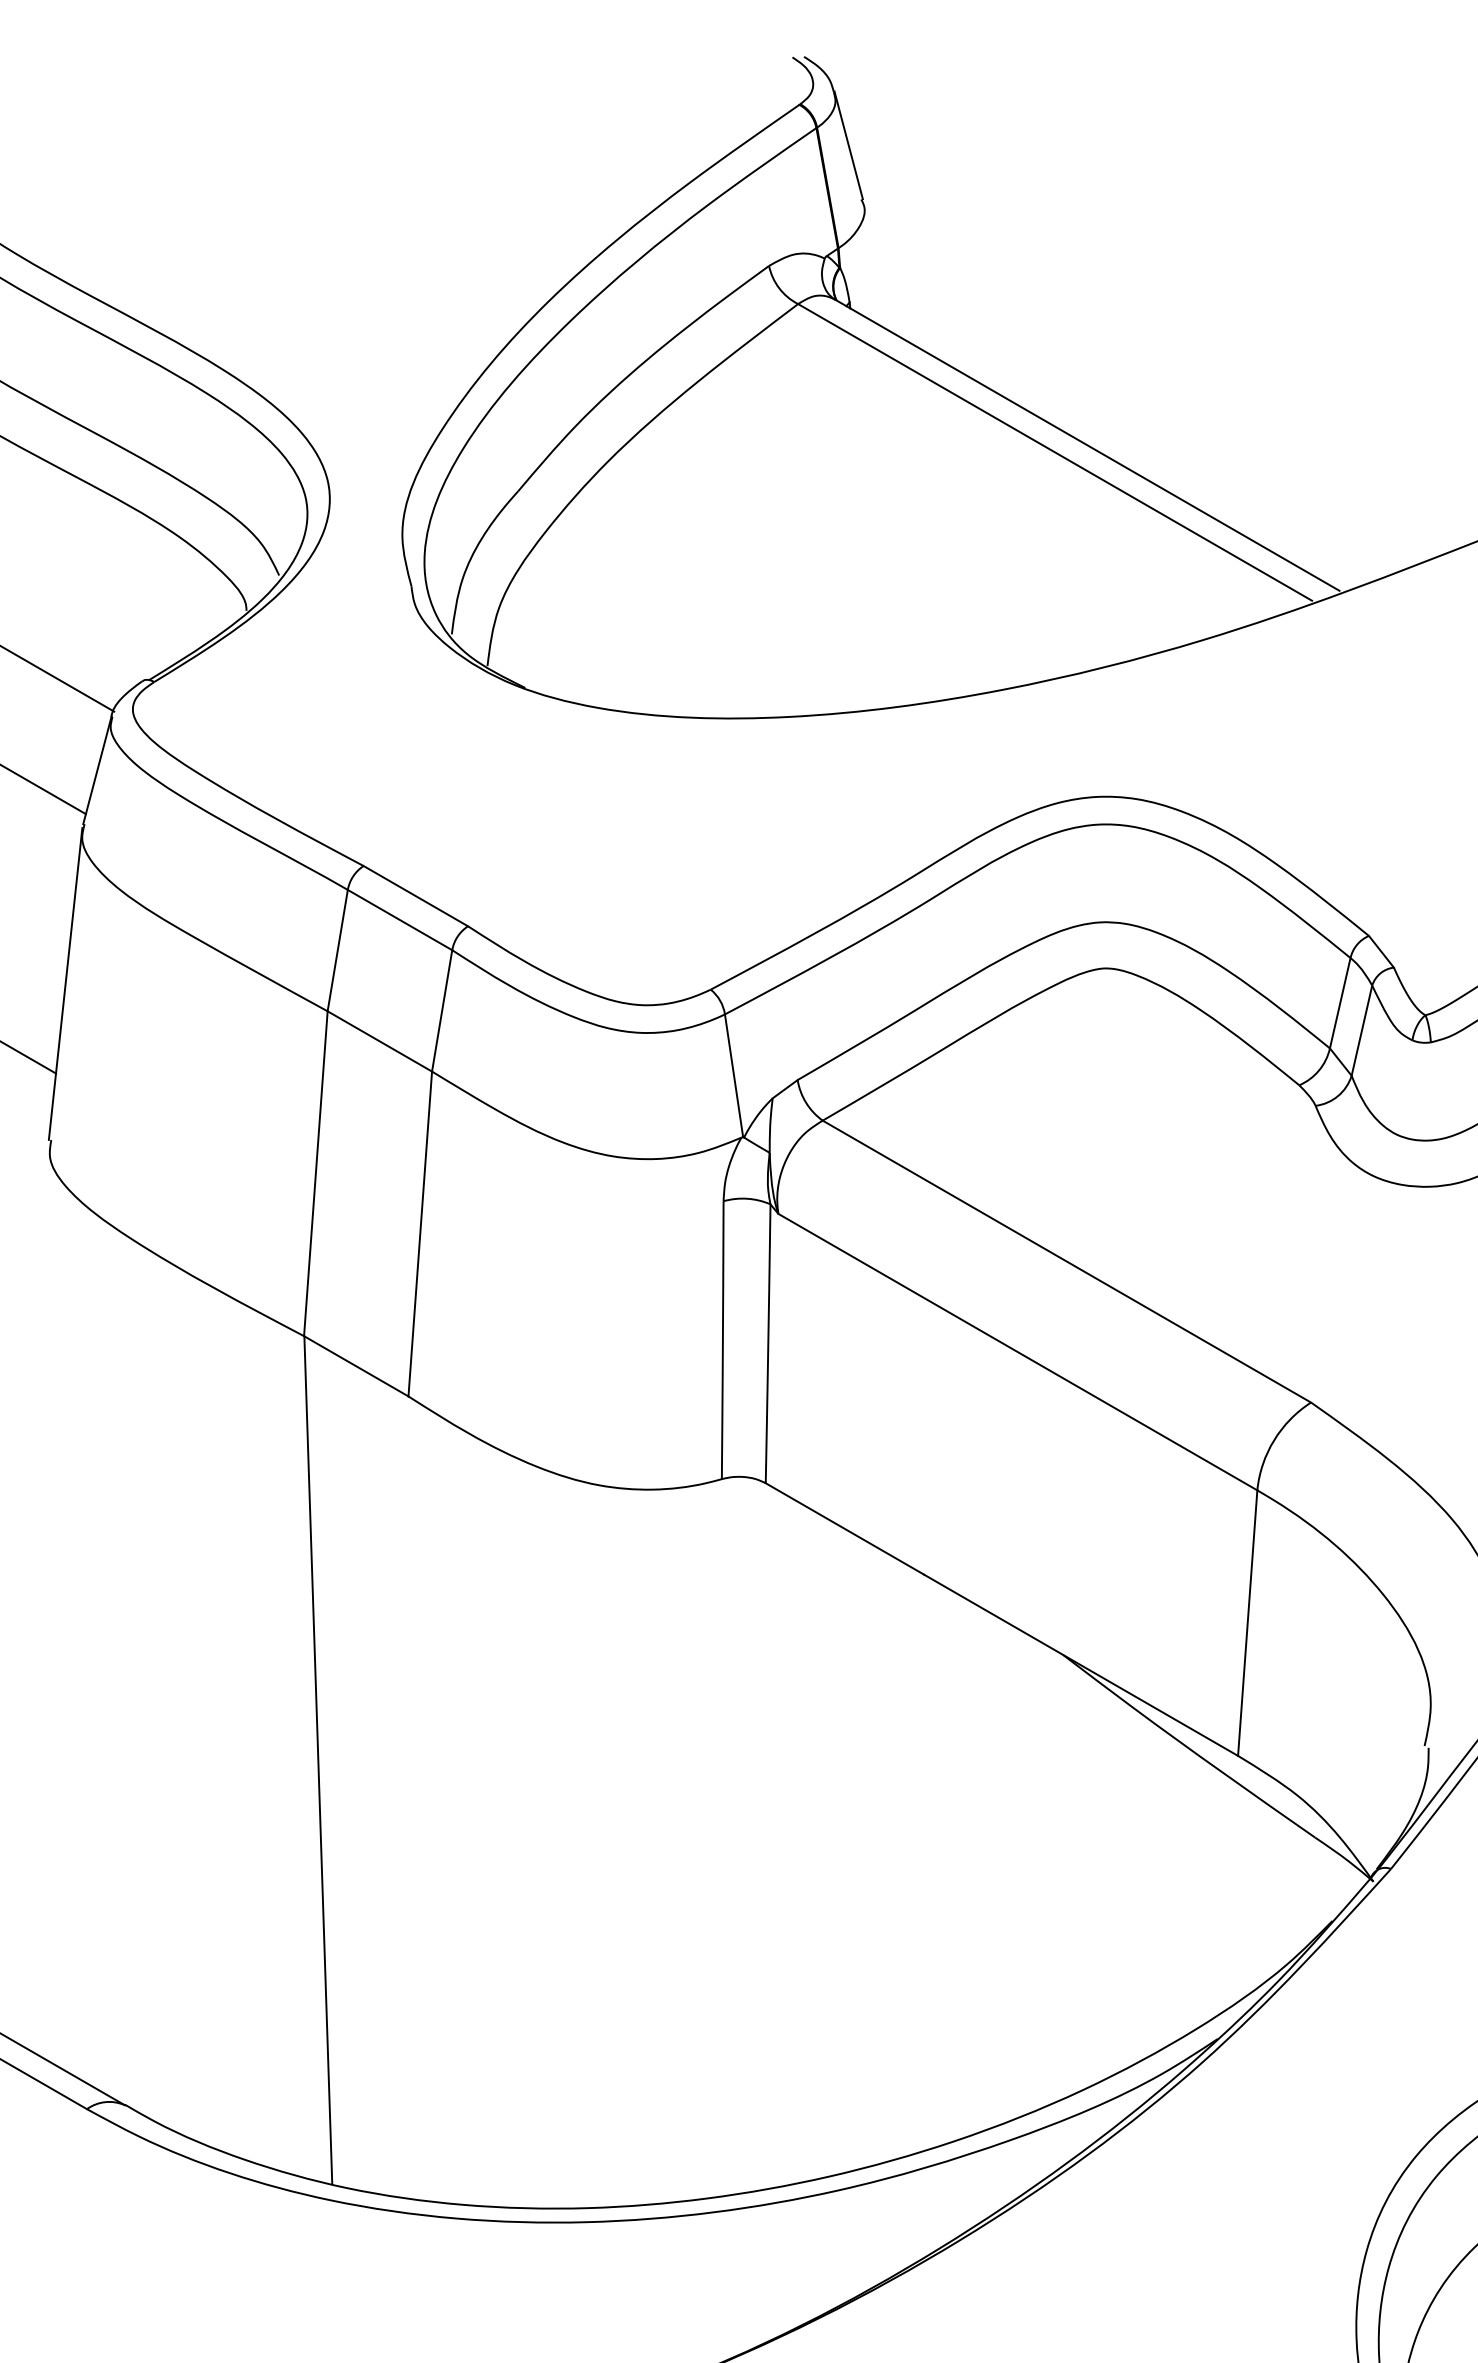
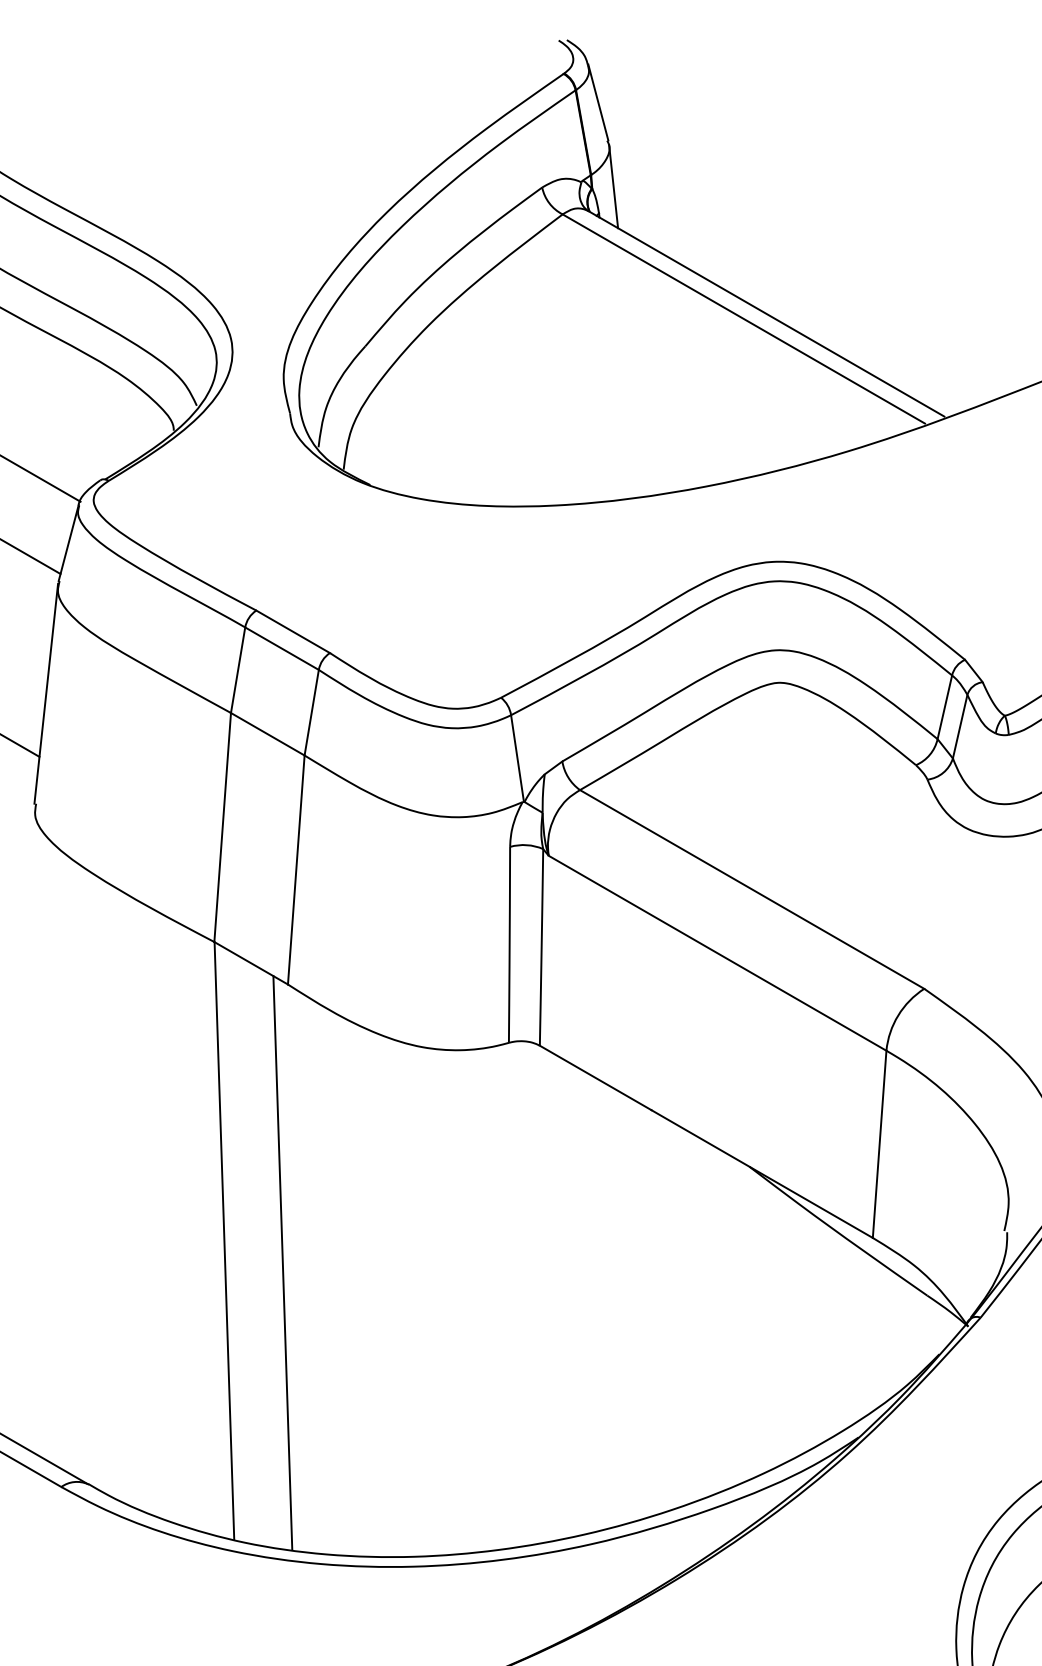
line: (870, 264) -> (613, 186), added
line: (400, 1790) -> (282, 1262), added

